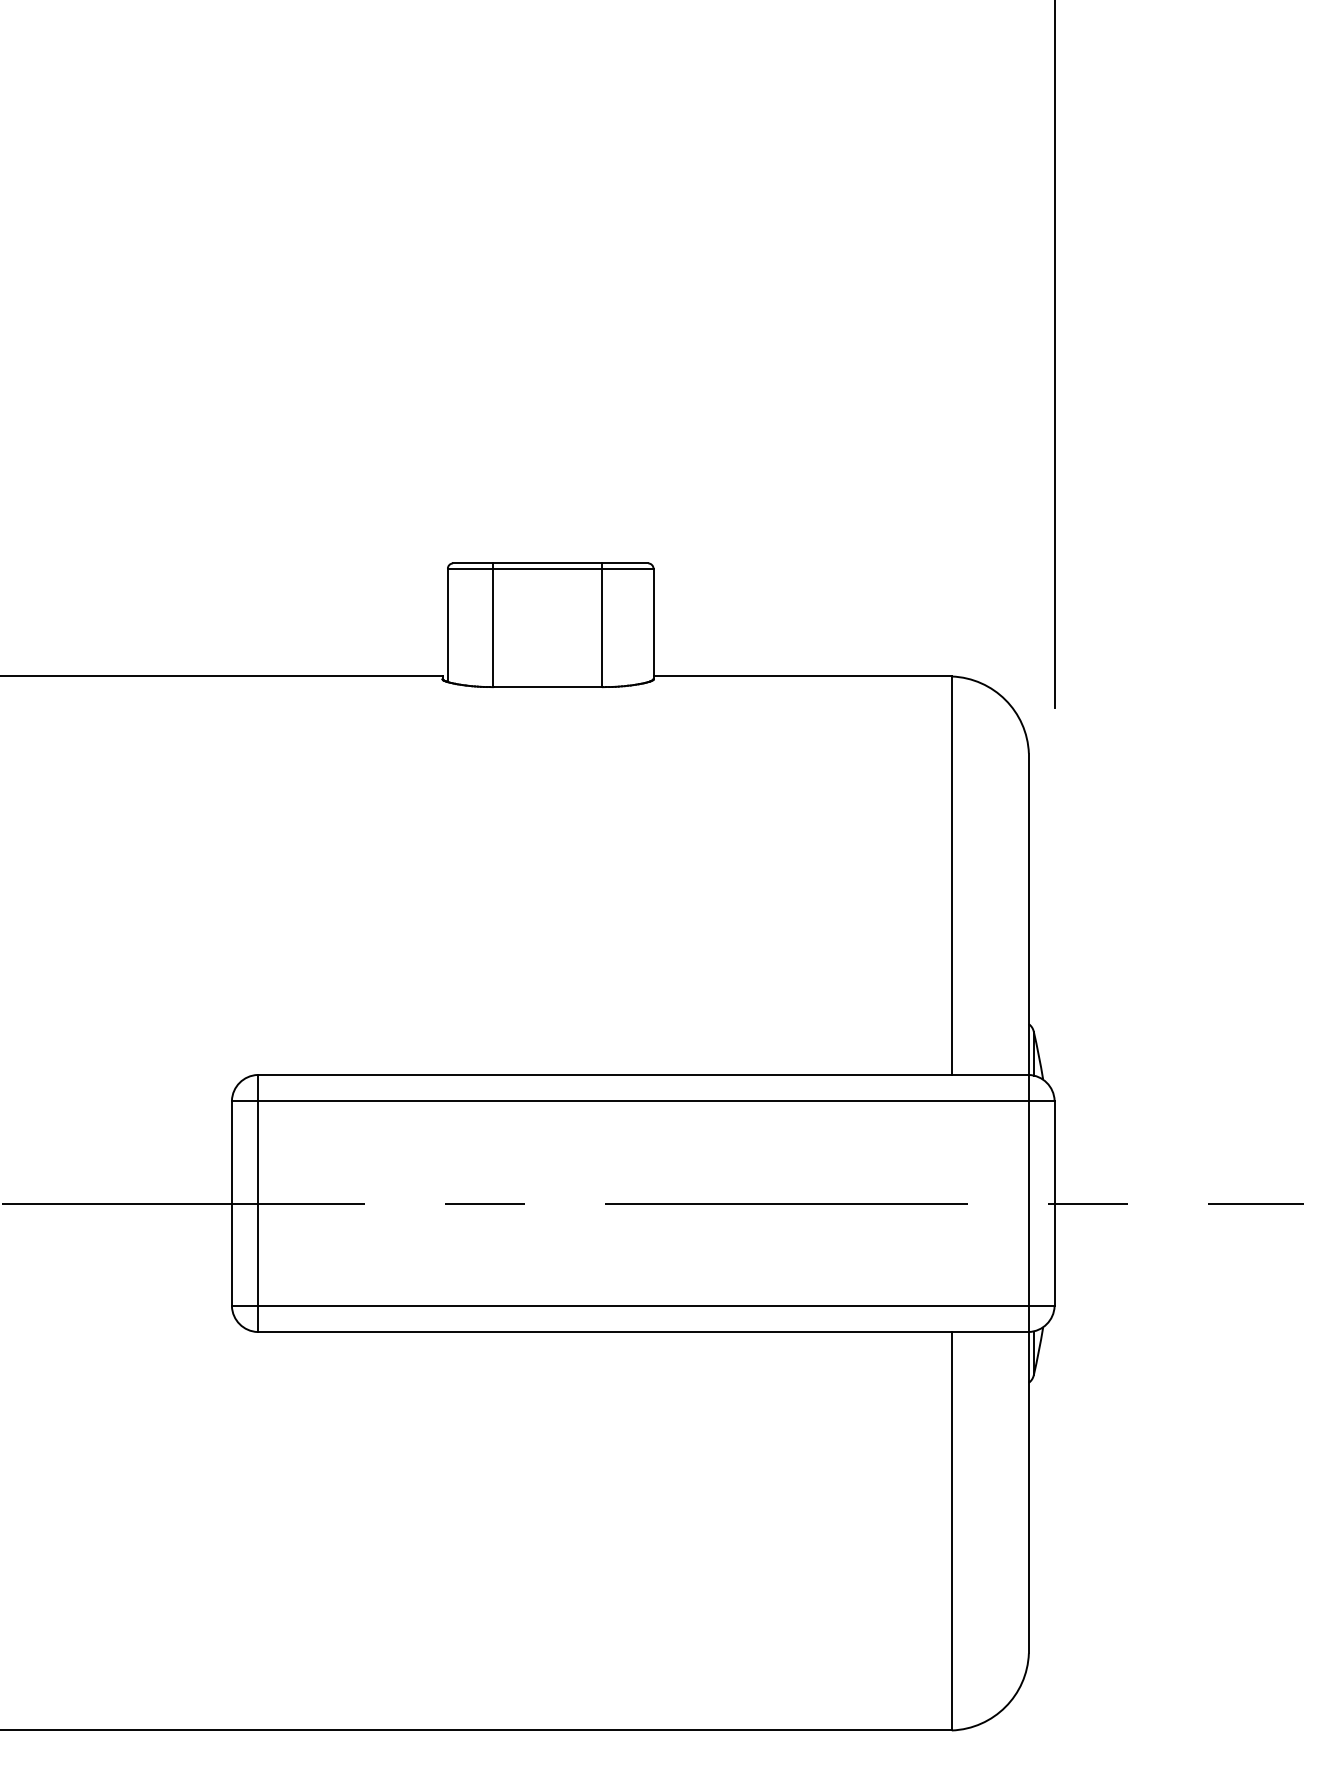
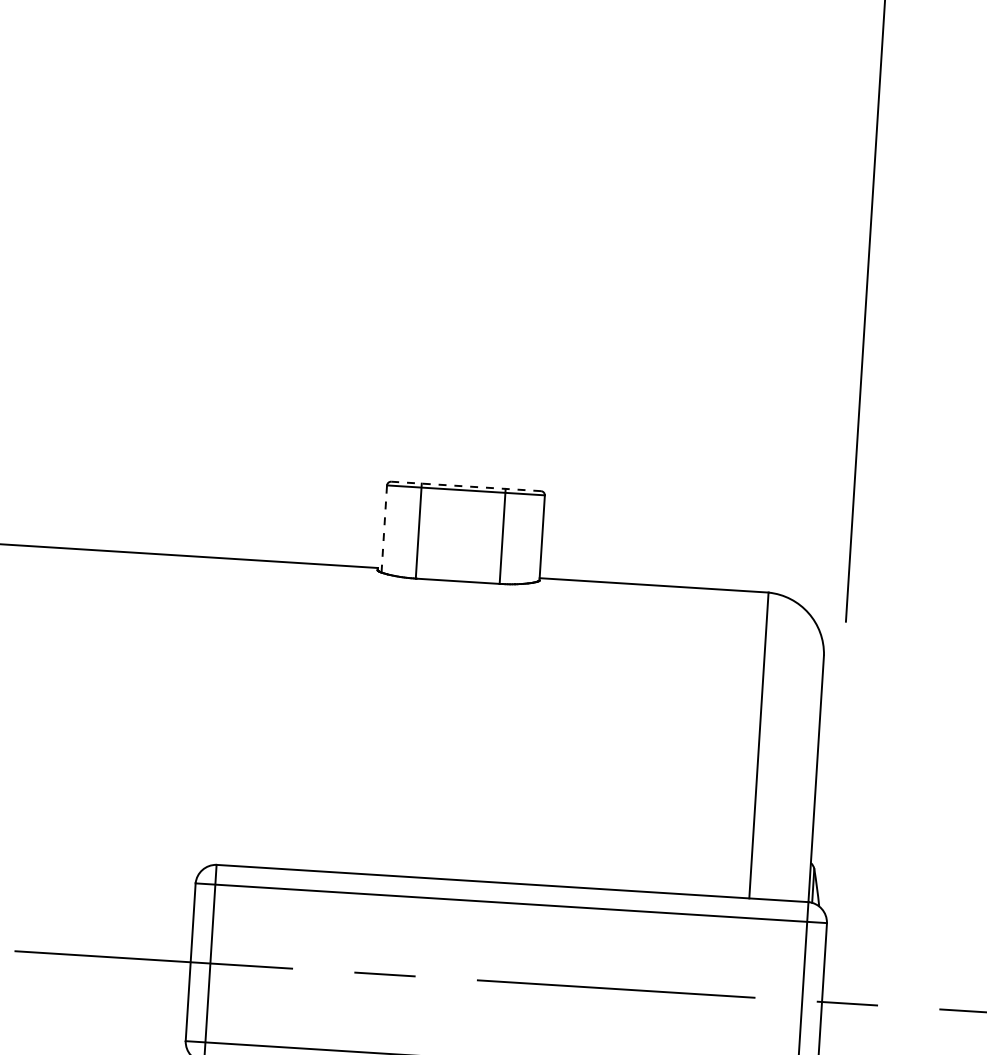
line: (550, 563) -> (466, 486), solid -> dashed
line: (447, 625) -> (384, 529), solid -> dashed

